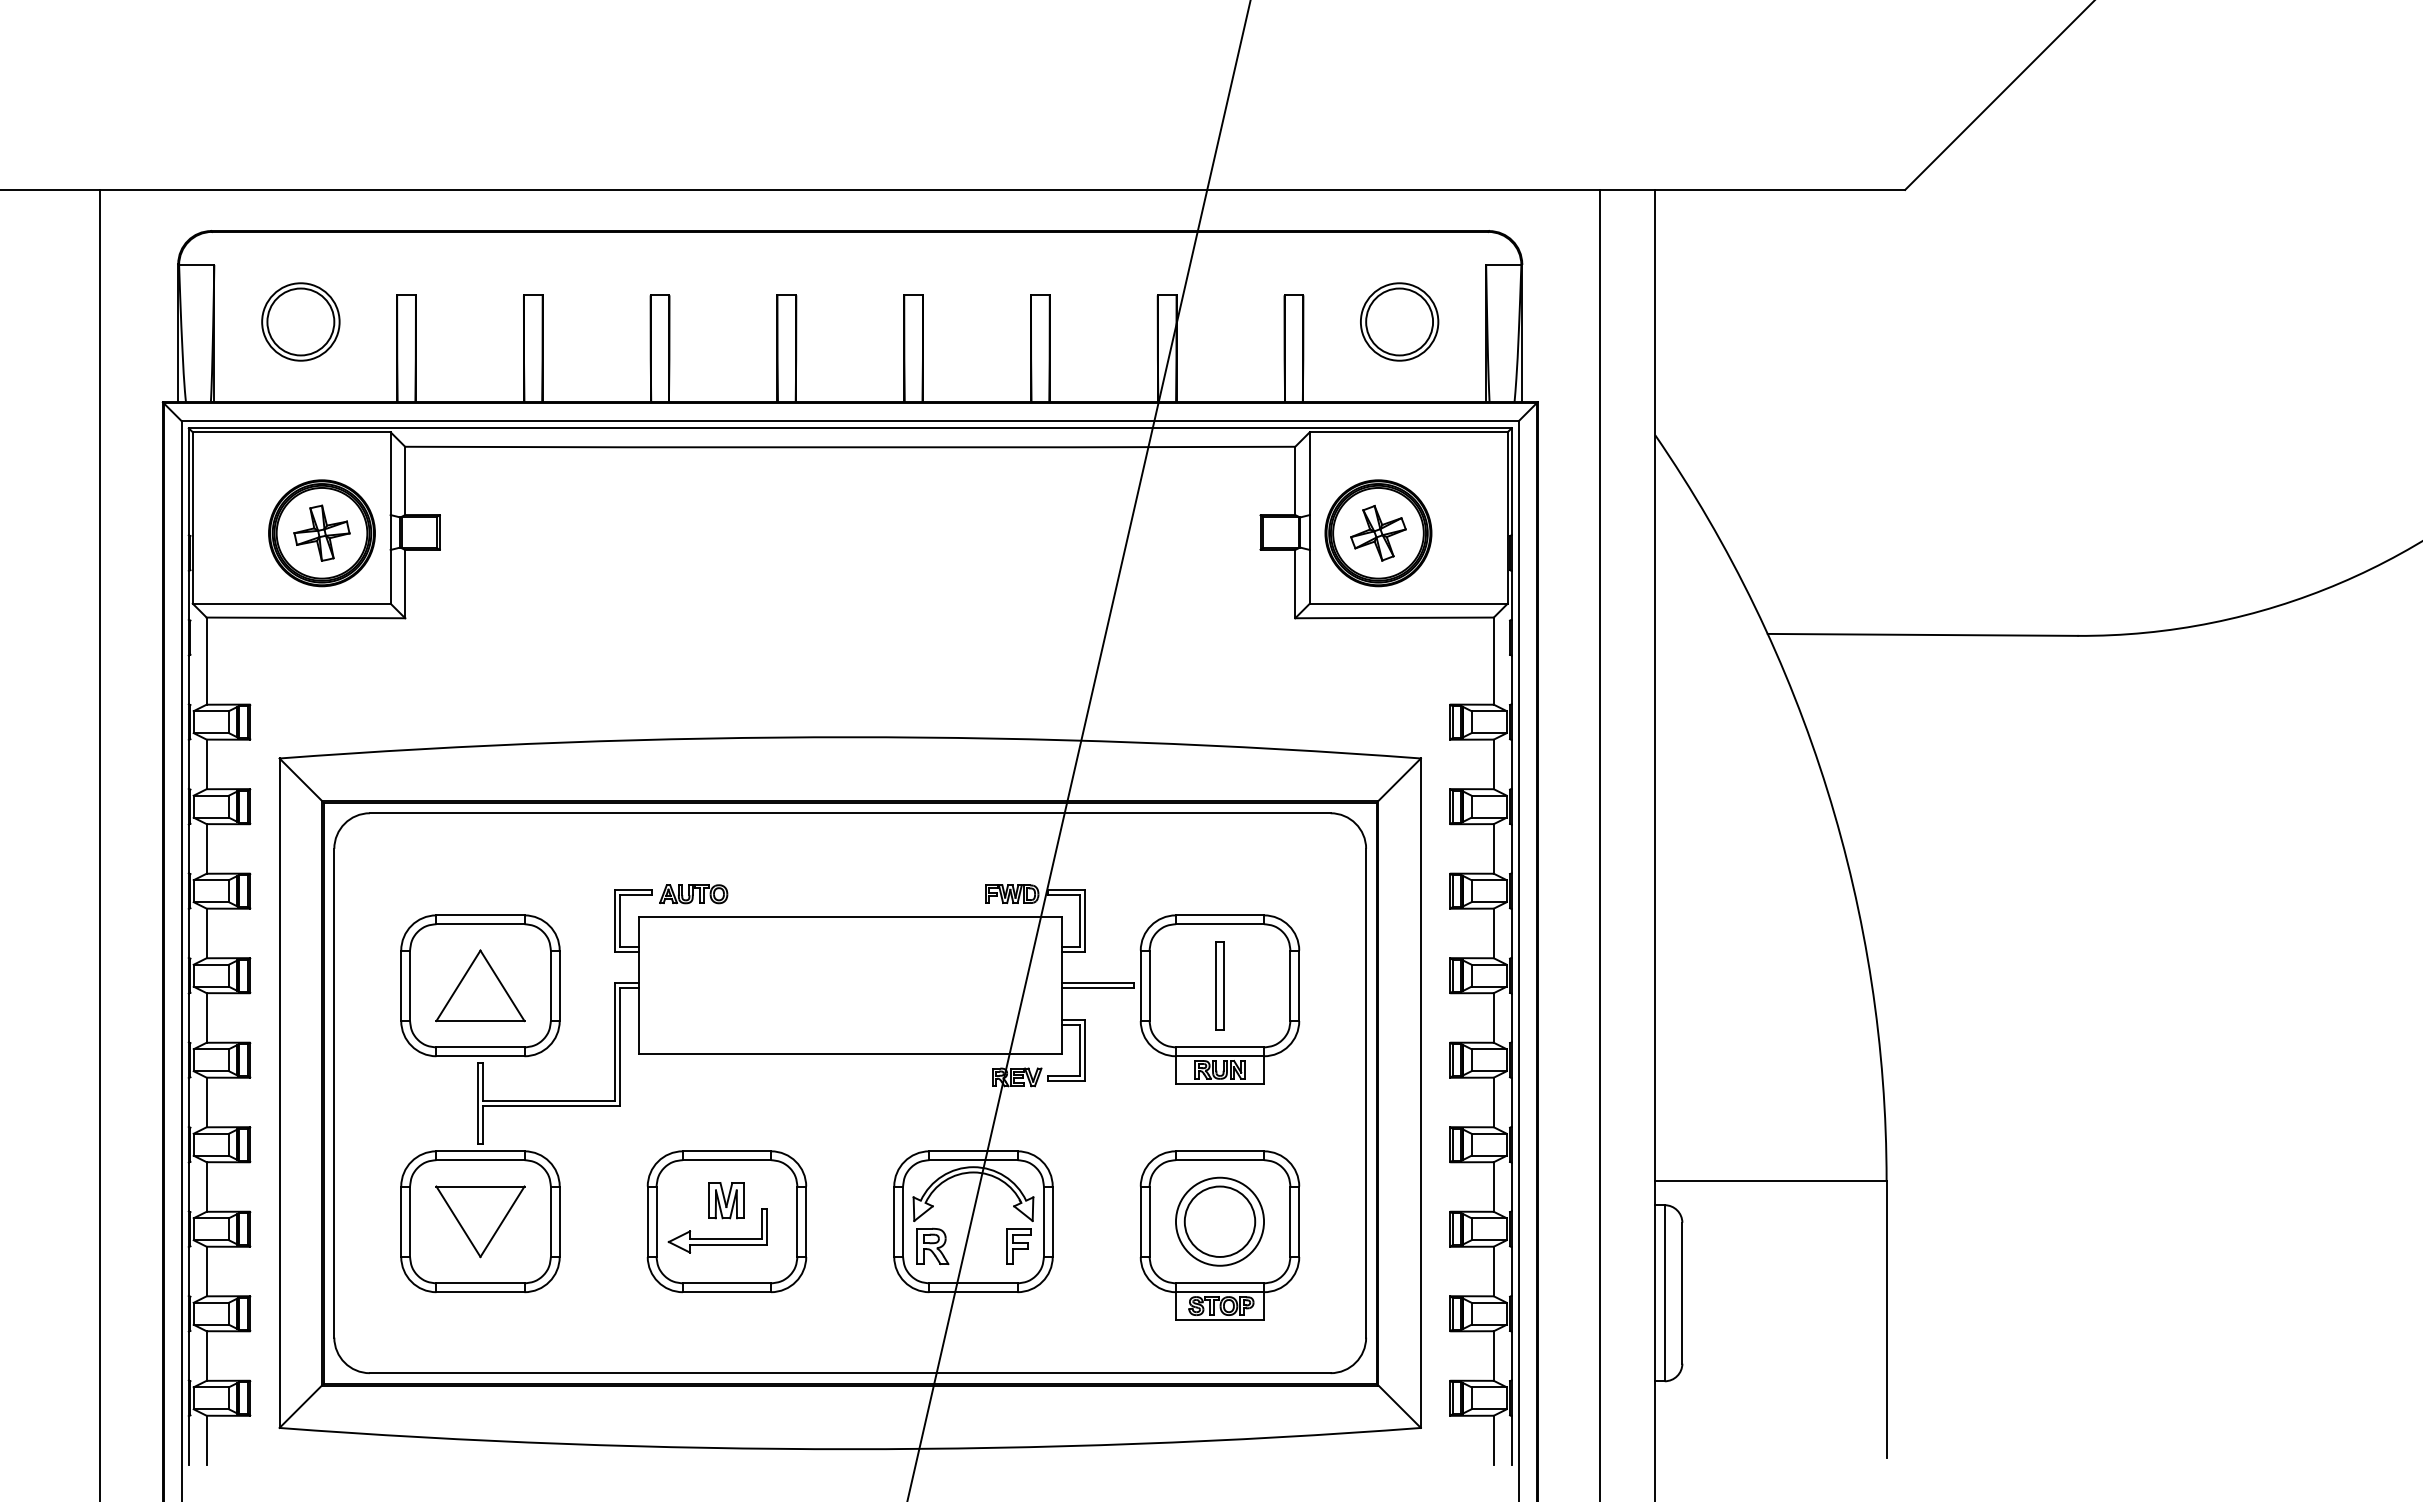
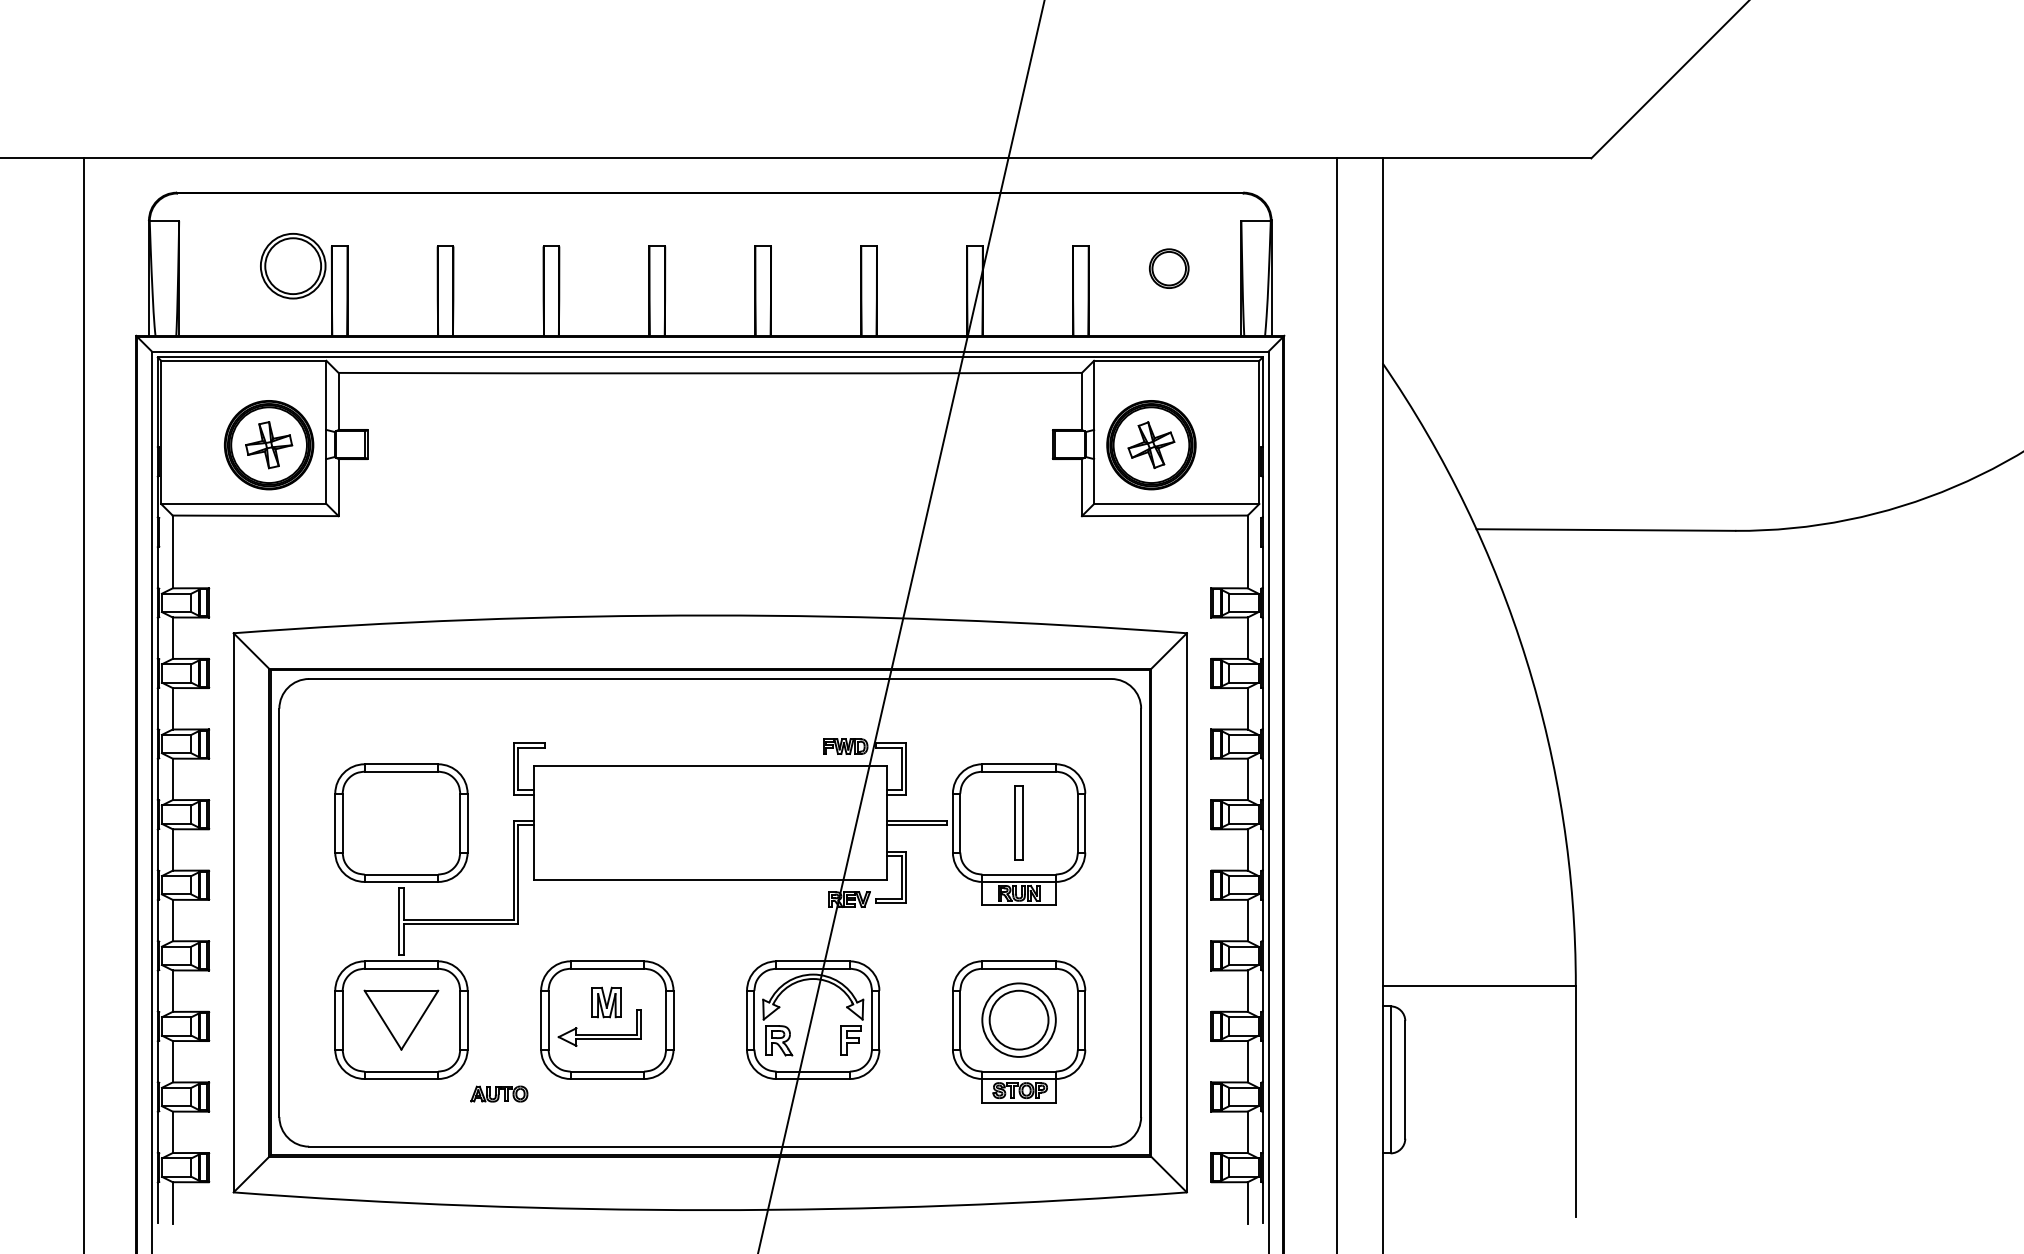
part: (300, 321) -> (292, 265), moved
part: (1399, 321) -> (1169, 268), size x0.6
part: (693, 894) -> (499, 1094), moved
part: (480, 985) -> (401, 822), removed

